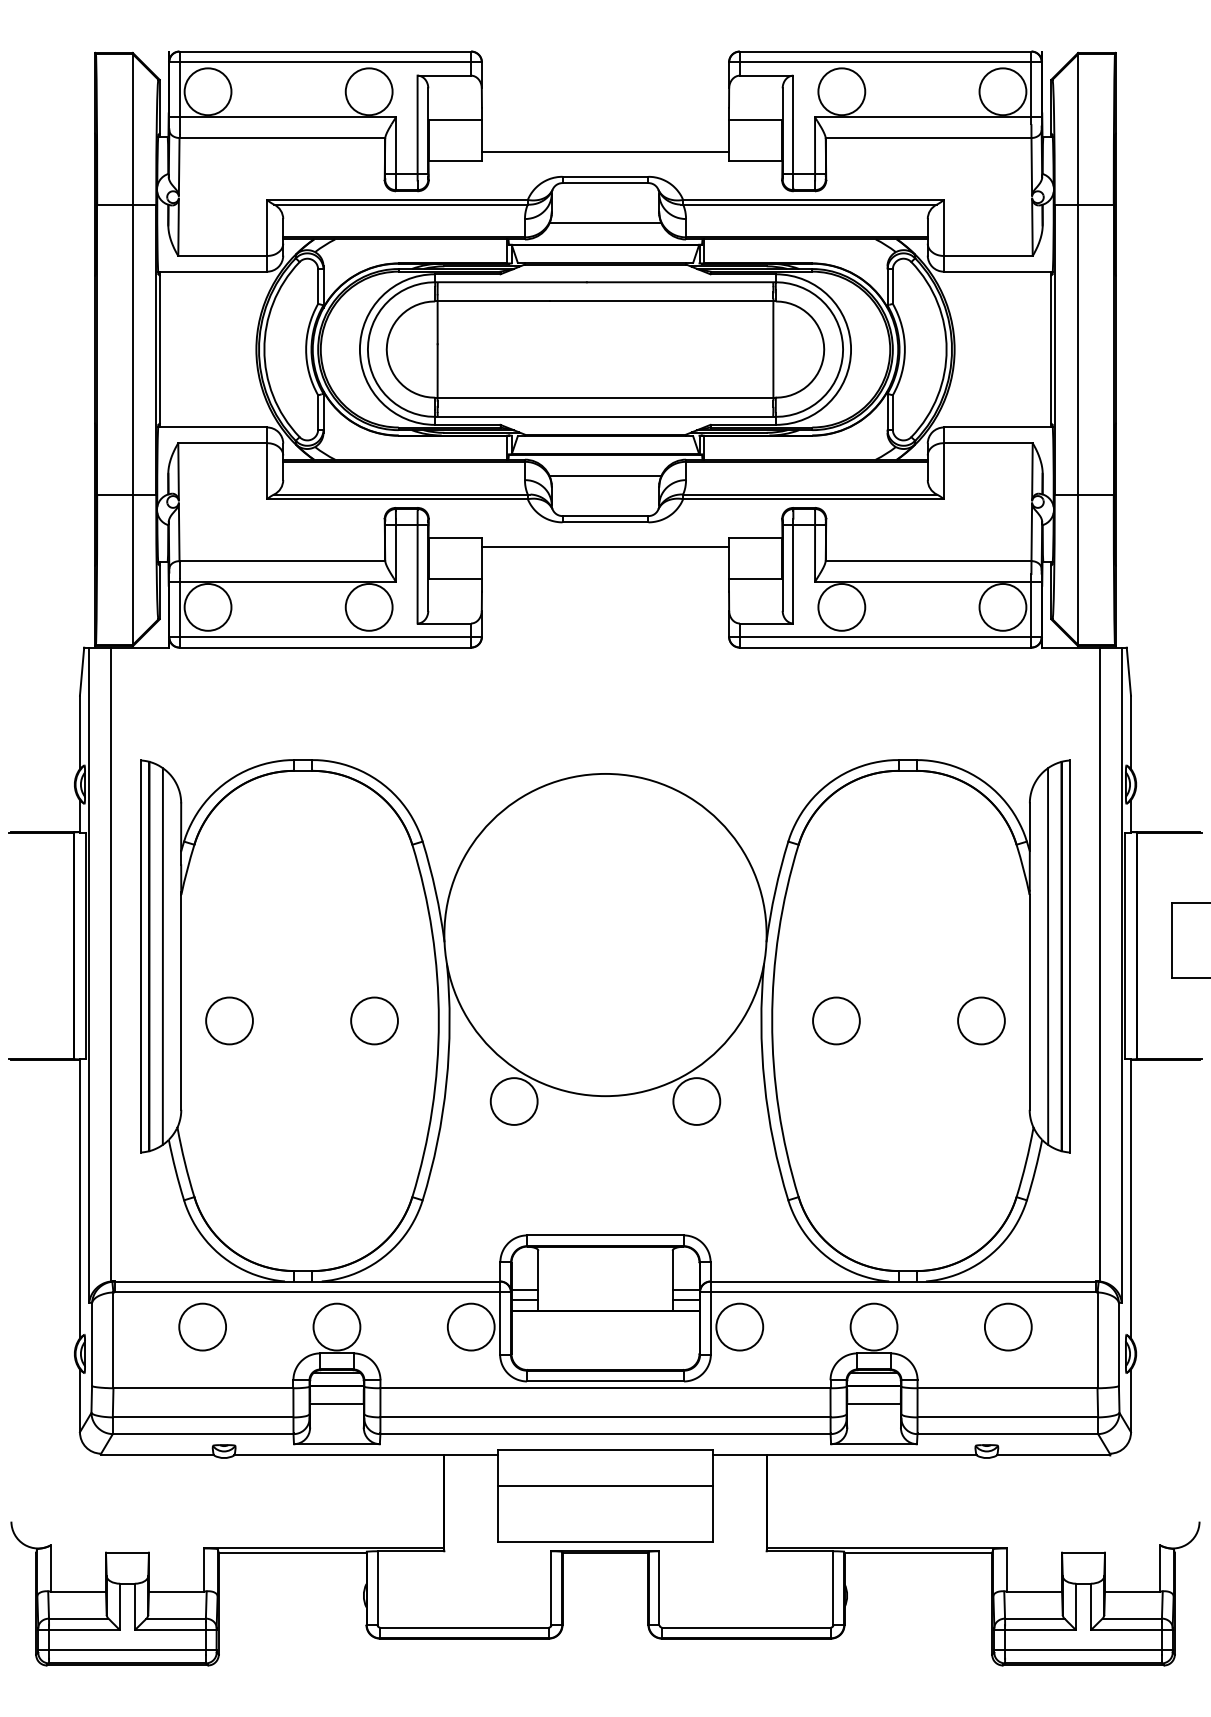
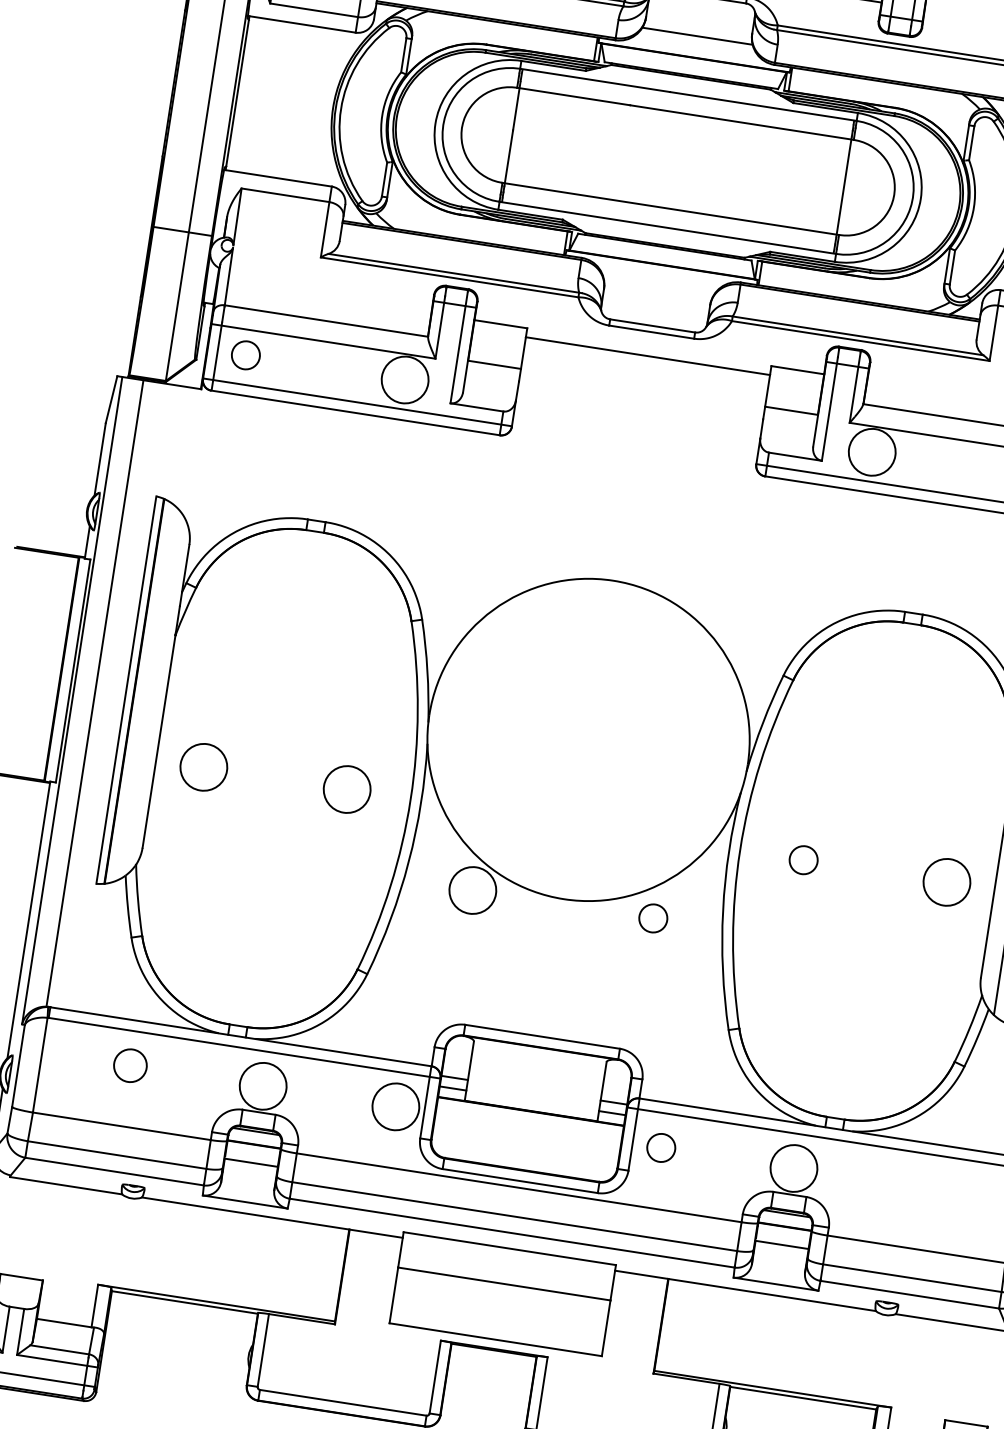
line: (605, 476) -> (658, 286), removed
circle: (207, 606) -> (245, 354), size x0.6
line: (162, 956) -> (147, 693), removed
circle: (836, 1020) -> (803, 859), size x0.6
circle: (696, 1101) -> (653, 918), size x0.6
circle: (202, 1326) -> (130, 1065), size x0.7
circle: (739, 1326) -> (661, 1147), size x0.6
circle: (1008, 1326) -> (926, 1188), removed

